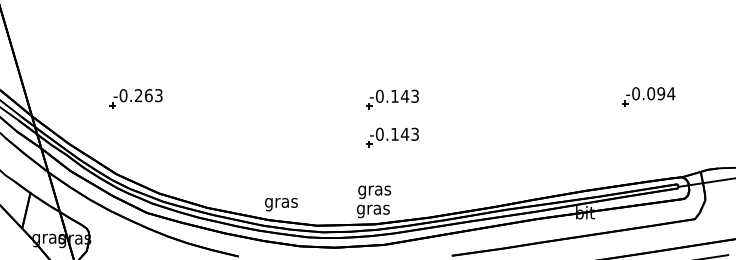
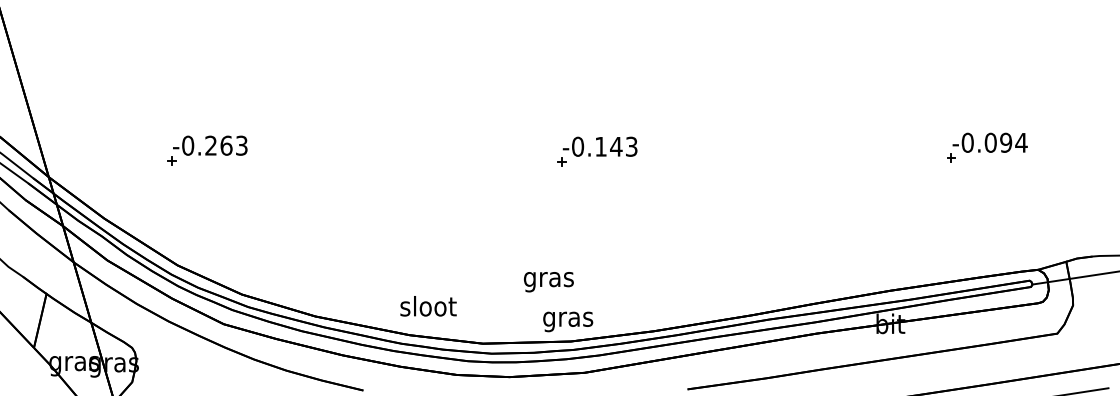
part: (392, 137) -> (597, 209), removed
text: (374, 191) -> (548, 280), moved
text: (281, 202) -> (428, 308), gras -> sloot

